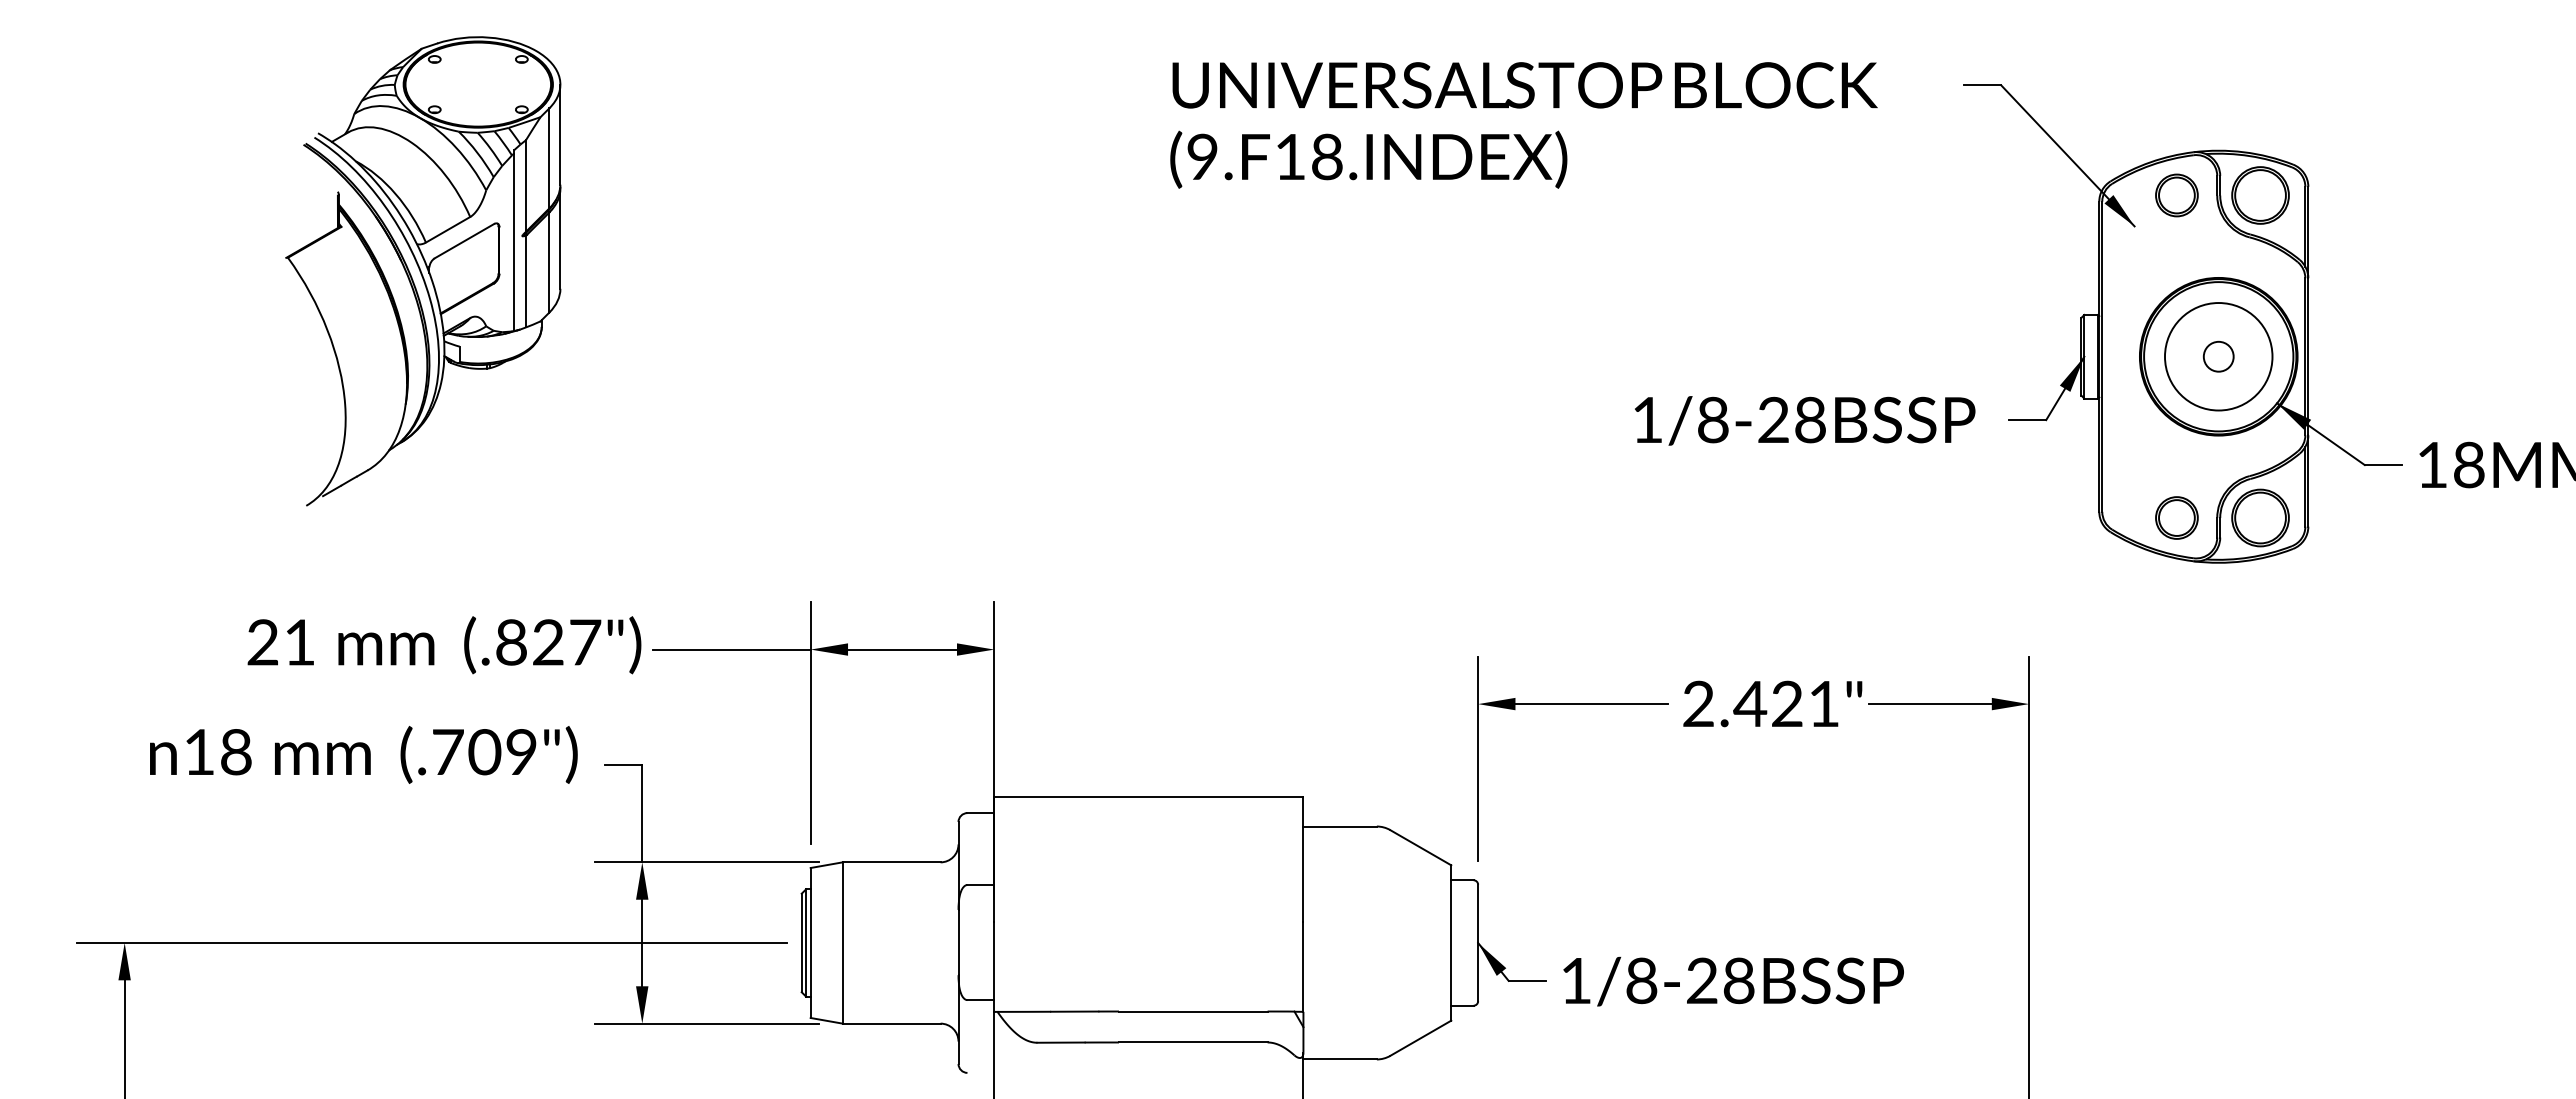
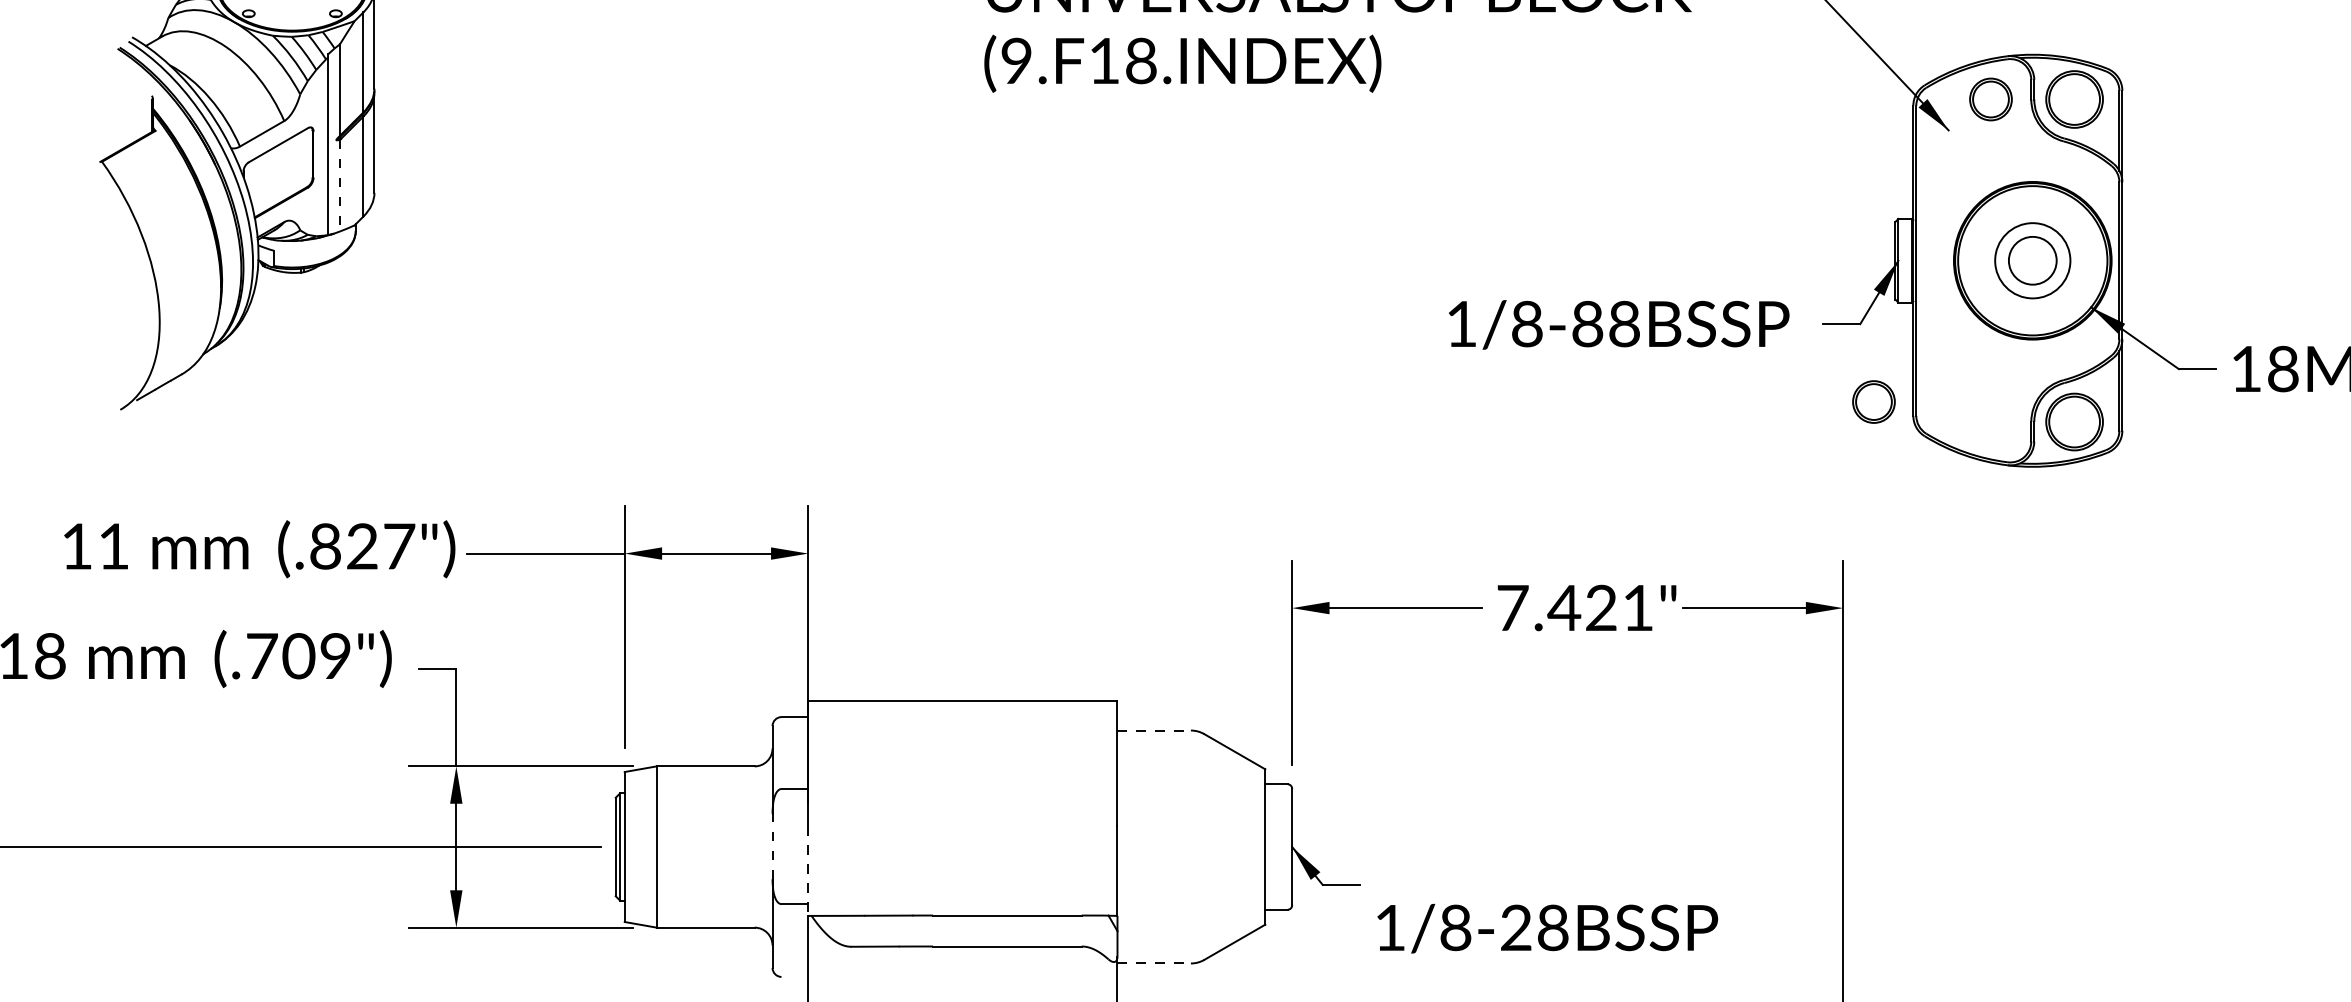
line: (525, 281) -> (339, 185), solid -> dashed
circle: (2218, 356) -> (2032, 260), size x0.7
circle: (2218, 356) -> (2032, 260), size x1.6
text: (1773, 420) -> (1587, 324), 1/8-28 -> 1/8-88
part: (2176, 517) -> (1873, 401), moved
text: (262, 642) -> (76, 546), 21 -> 11
text: (1698, 703) -> (1512, 607), 2.421" -> 7.421"
line: (1340, 826) -> (1154, 730), solid -> dashed
line: (958, 942) -> (772, 846), solid -> dashed
line: (994, 967) -> (808, 871), solid -> dashed
text: (1733, 981) -> (1547, 928), moved
line: (1340, 1059) -> (1154, 963), solid -> dashed

